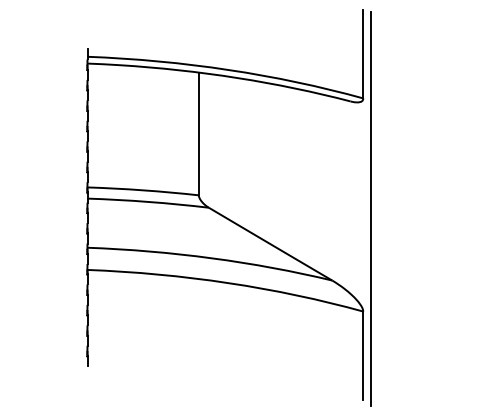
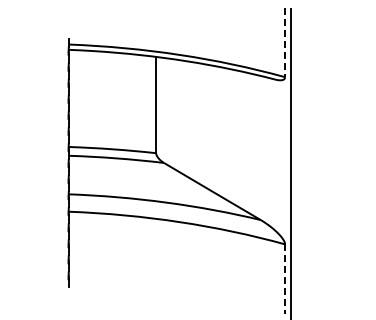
line: (363, 54) -> (285, 42), solid -> dashed
line: (363, 356) -> (285, 279), solid -> dashed

